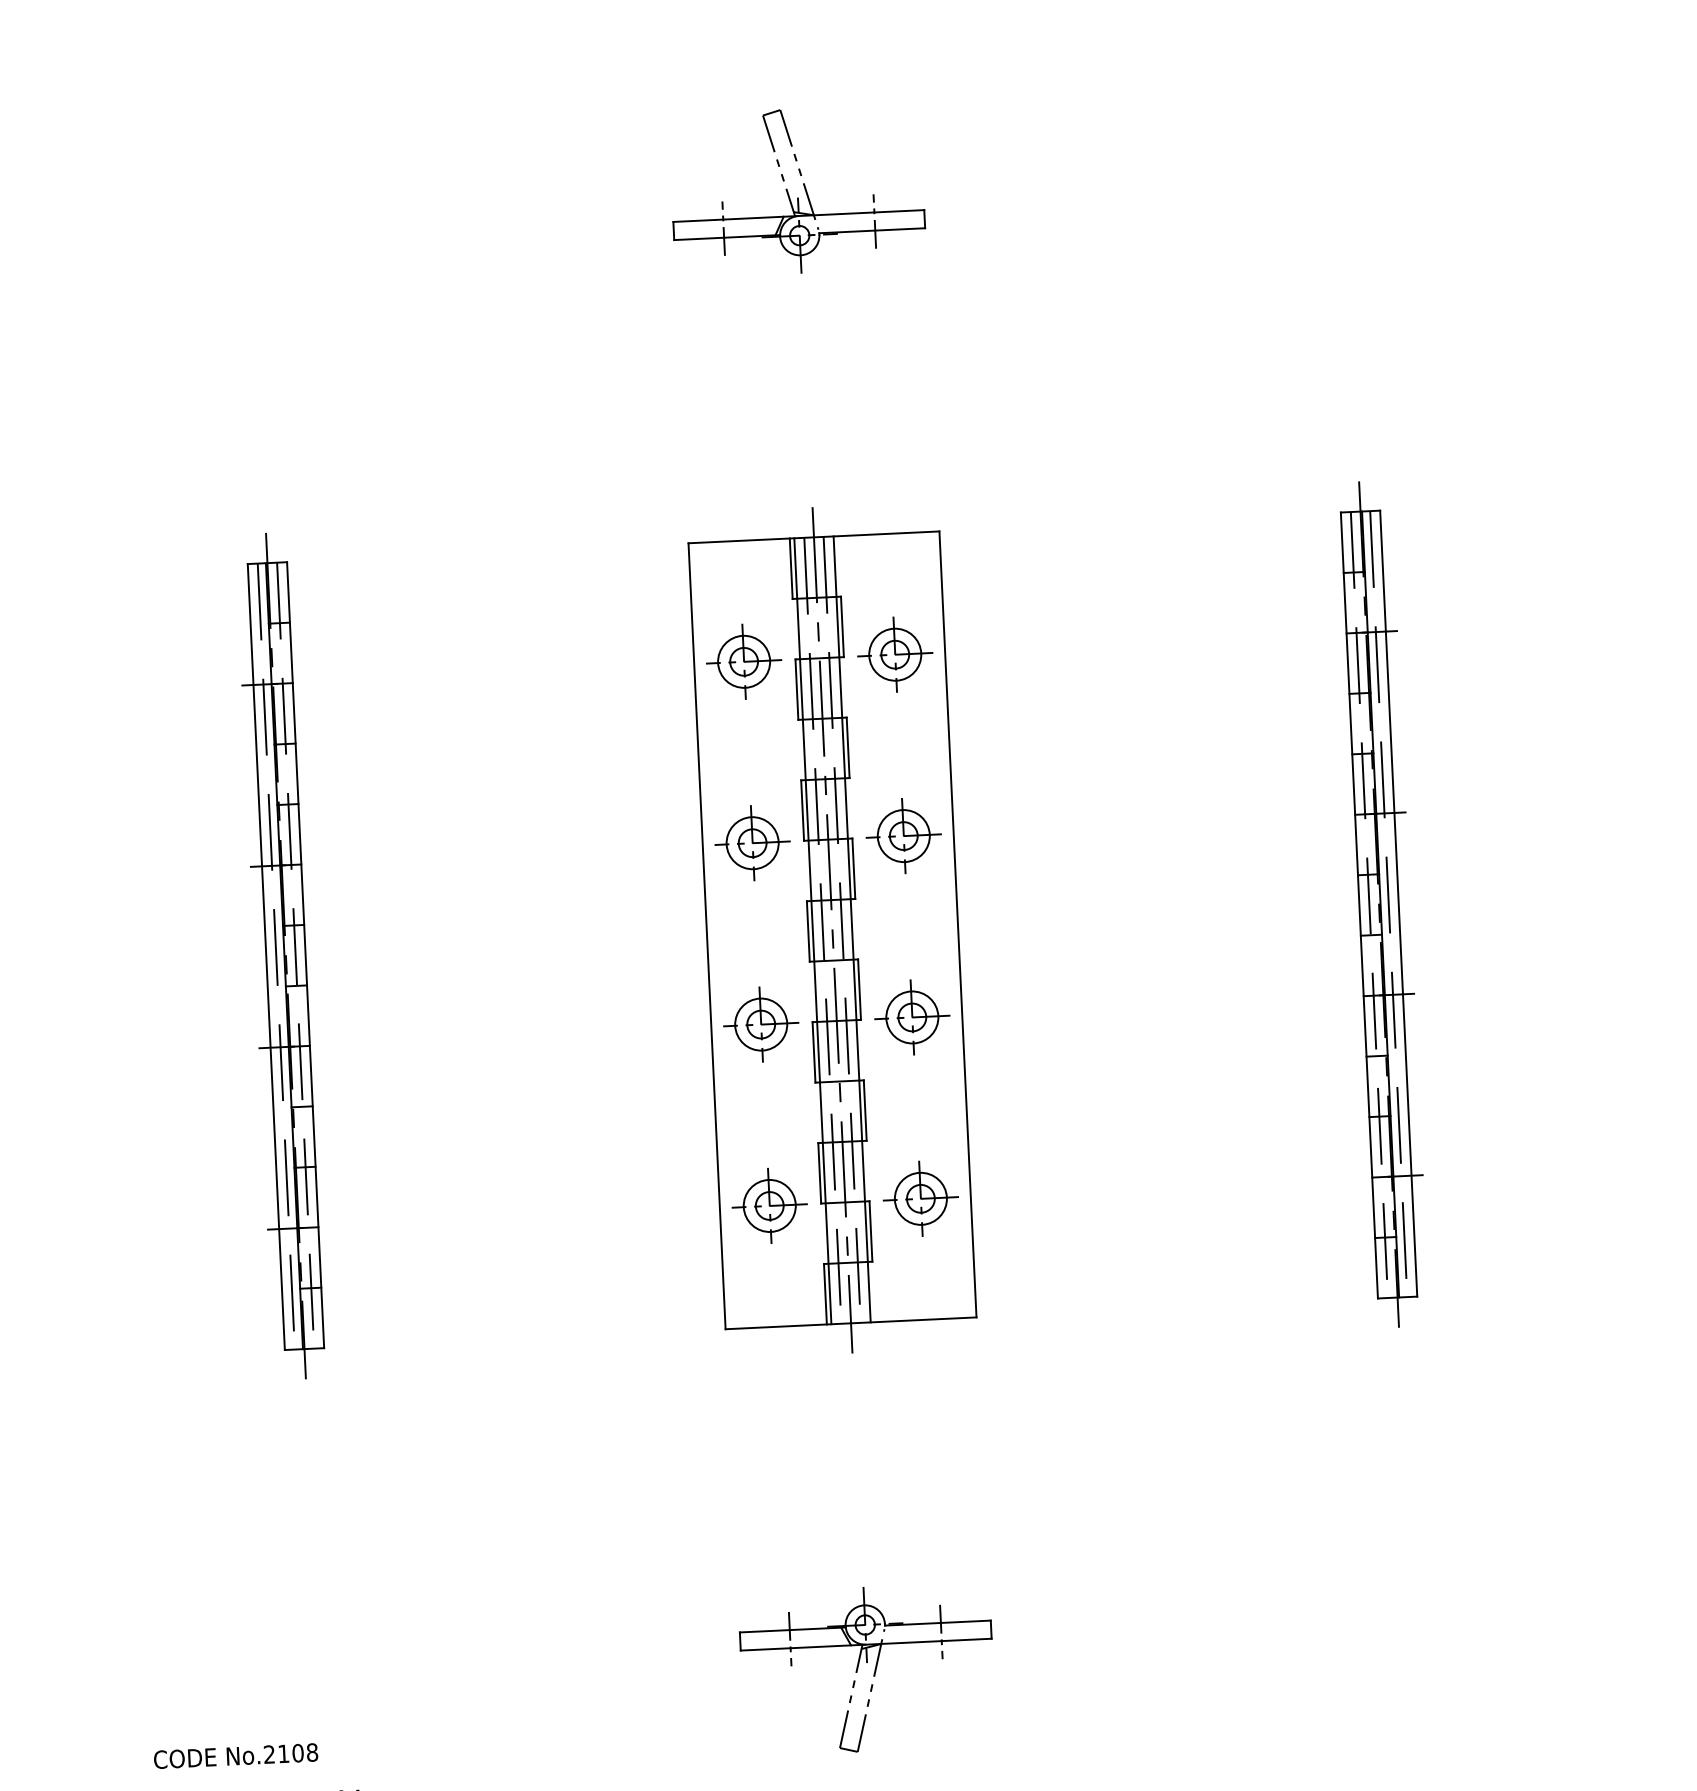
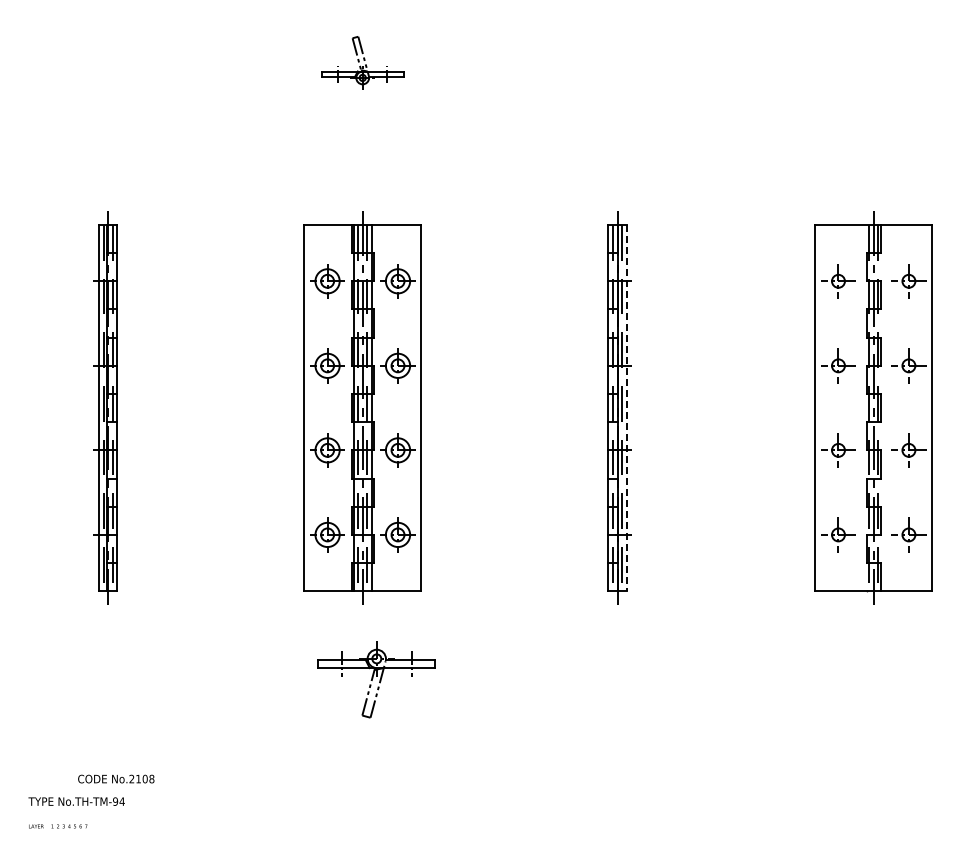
part: (796, 188) -> (362, 62), size x0.7
line: (1398, 904) -> (626, 408), solid -> dashed
part: (866, 1669) -> (376, 679), moved
text: (236, 1754) -> (116, 778), moved

